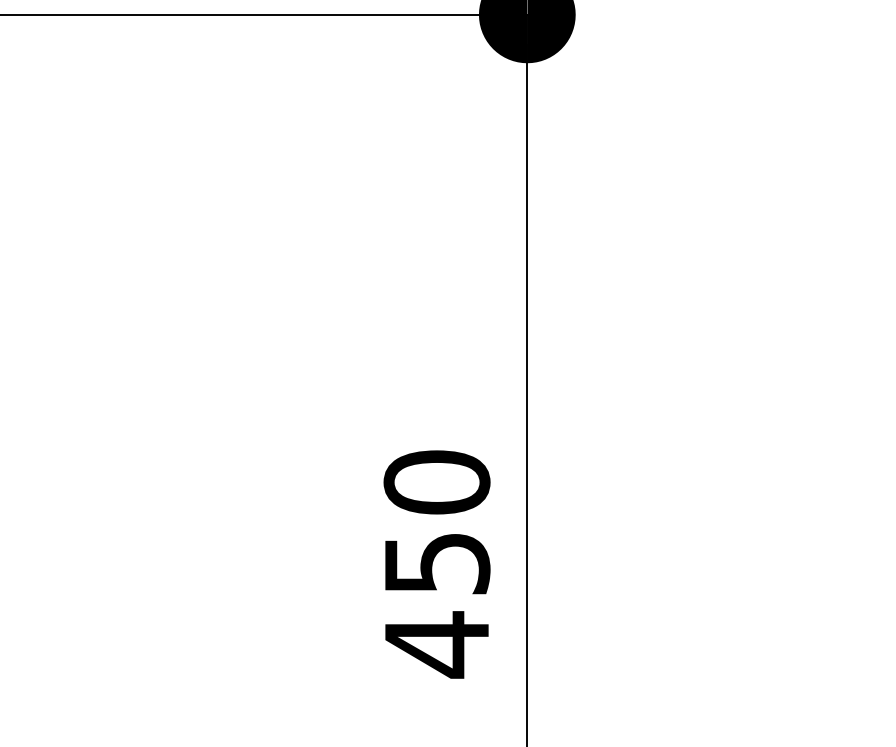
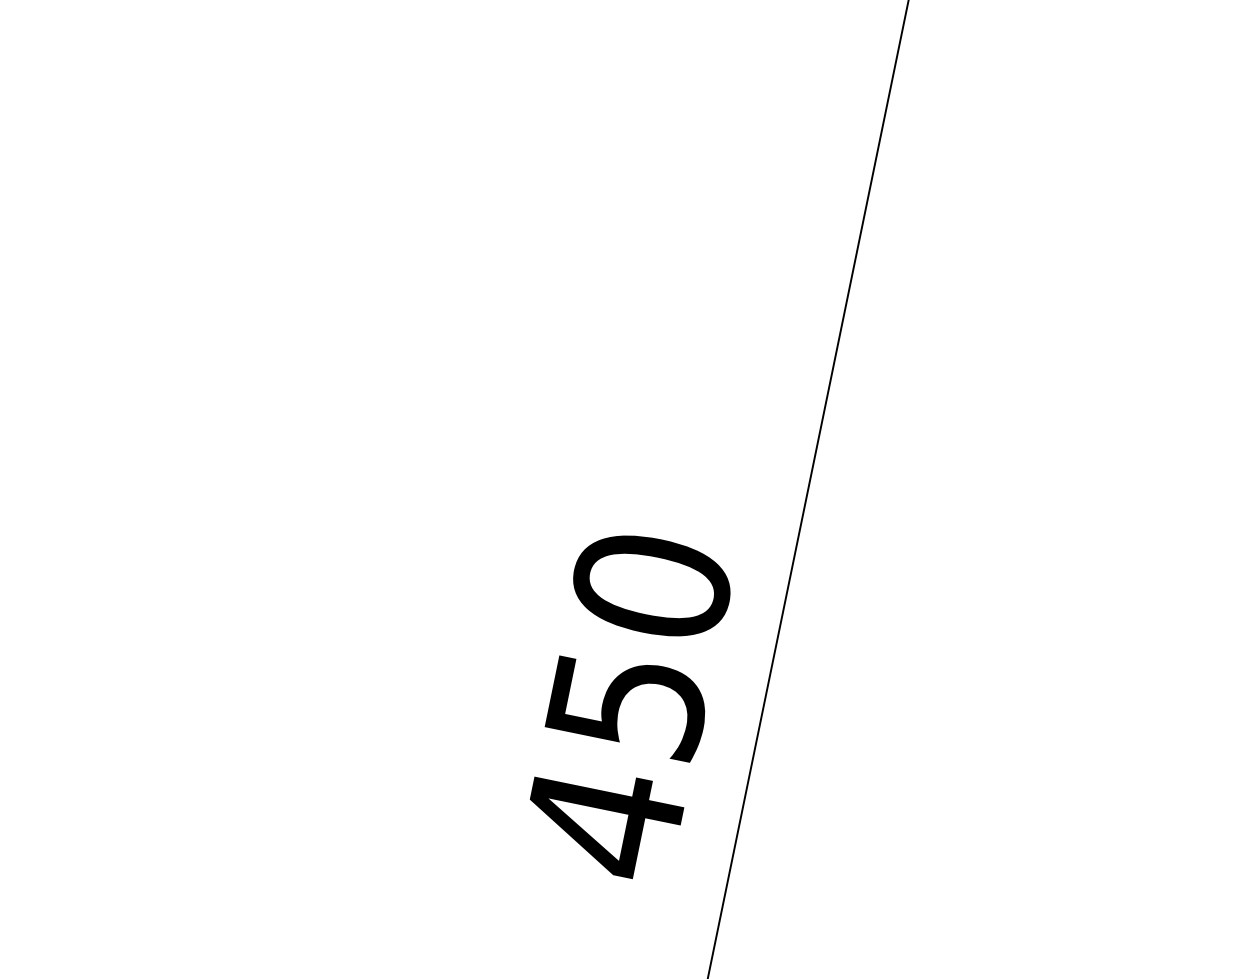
text: (436, 564) -> (626, 704), moved

